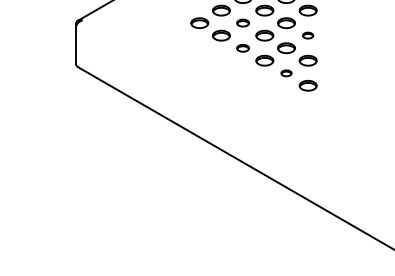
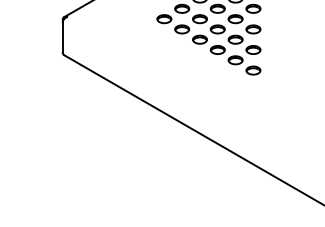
part: (242, 22) -> (199, 18), size x1.43
part: (307, 35) -> (252, 29), size x1.67
part: (242, 48) -> (199, 39), size x1.43
part: (286, 73) -> (235, 60), size x1.67

